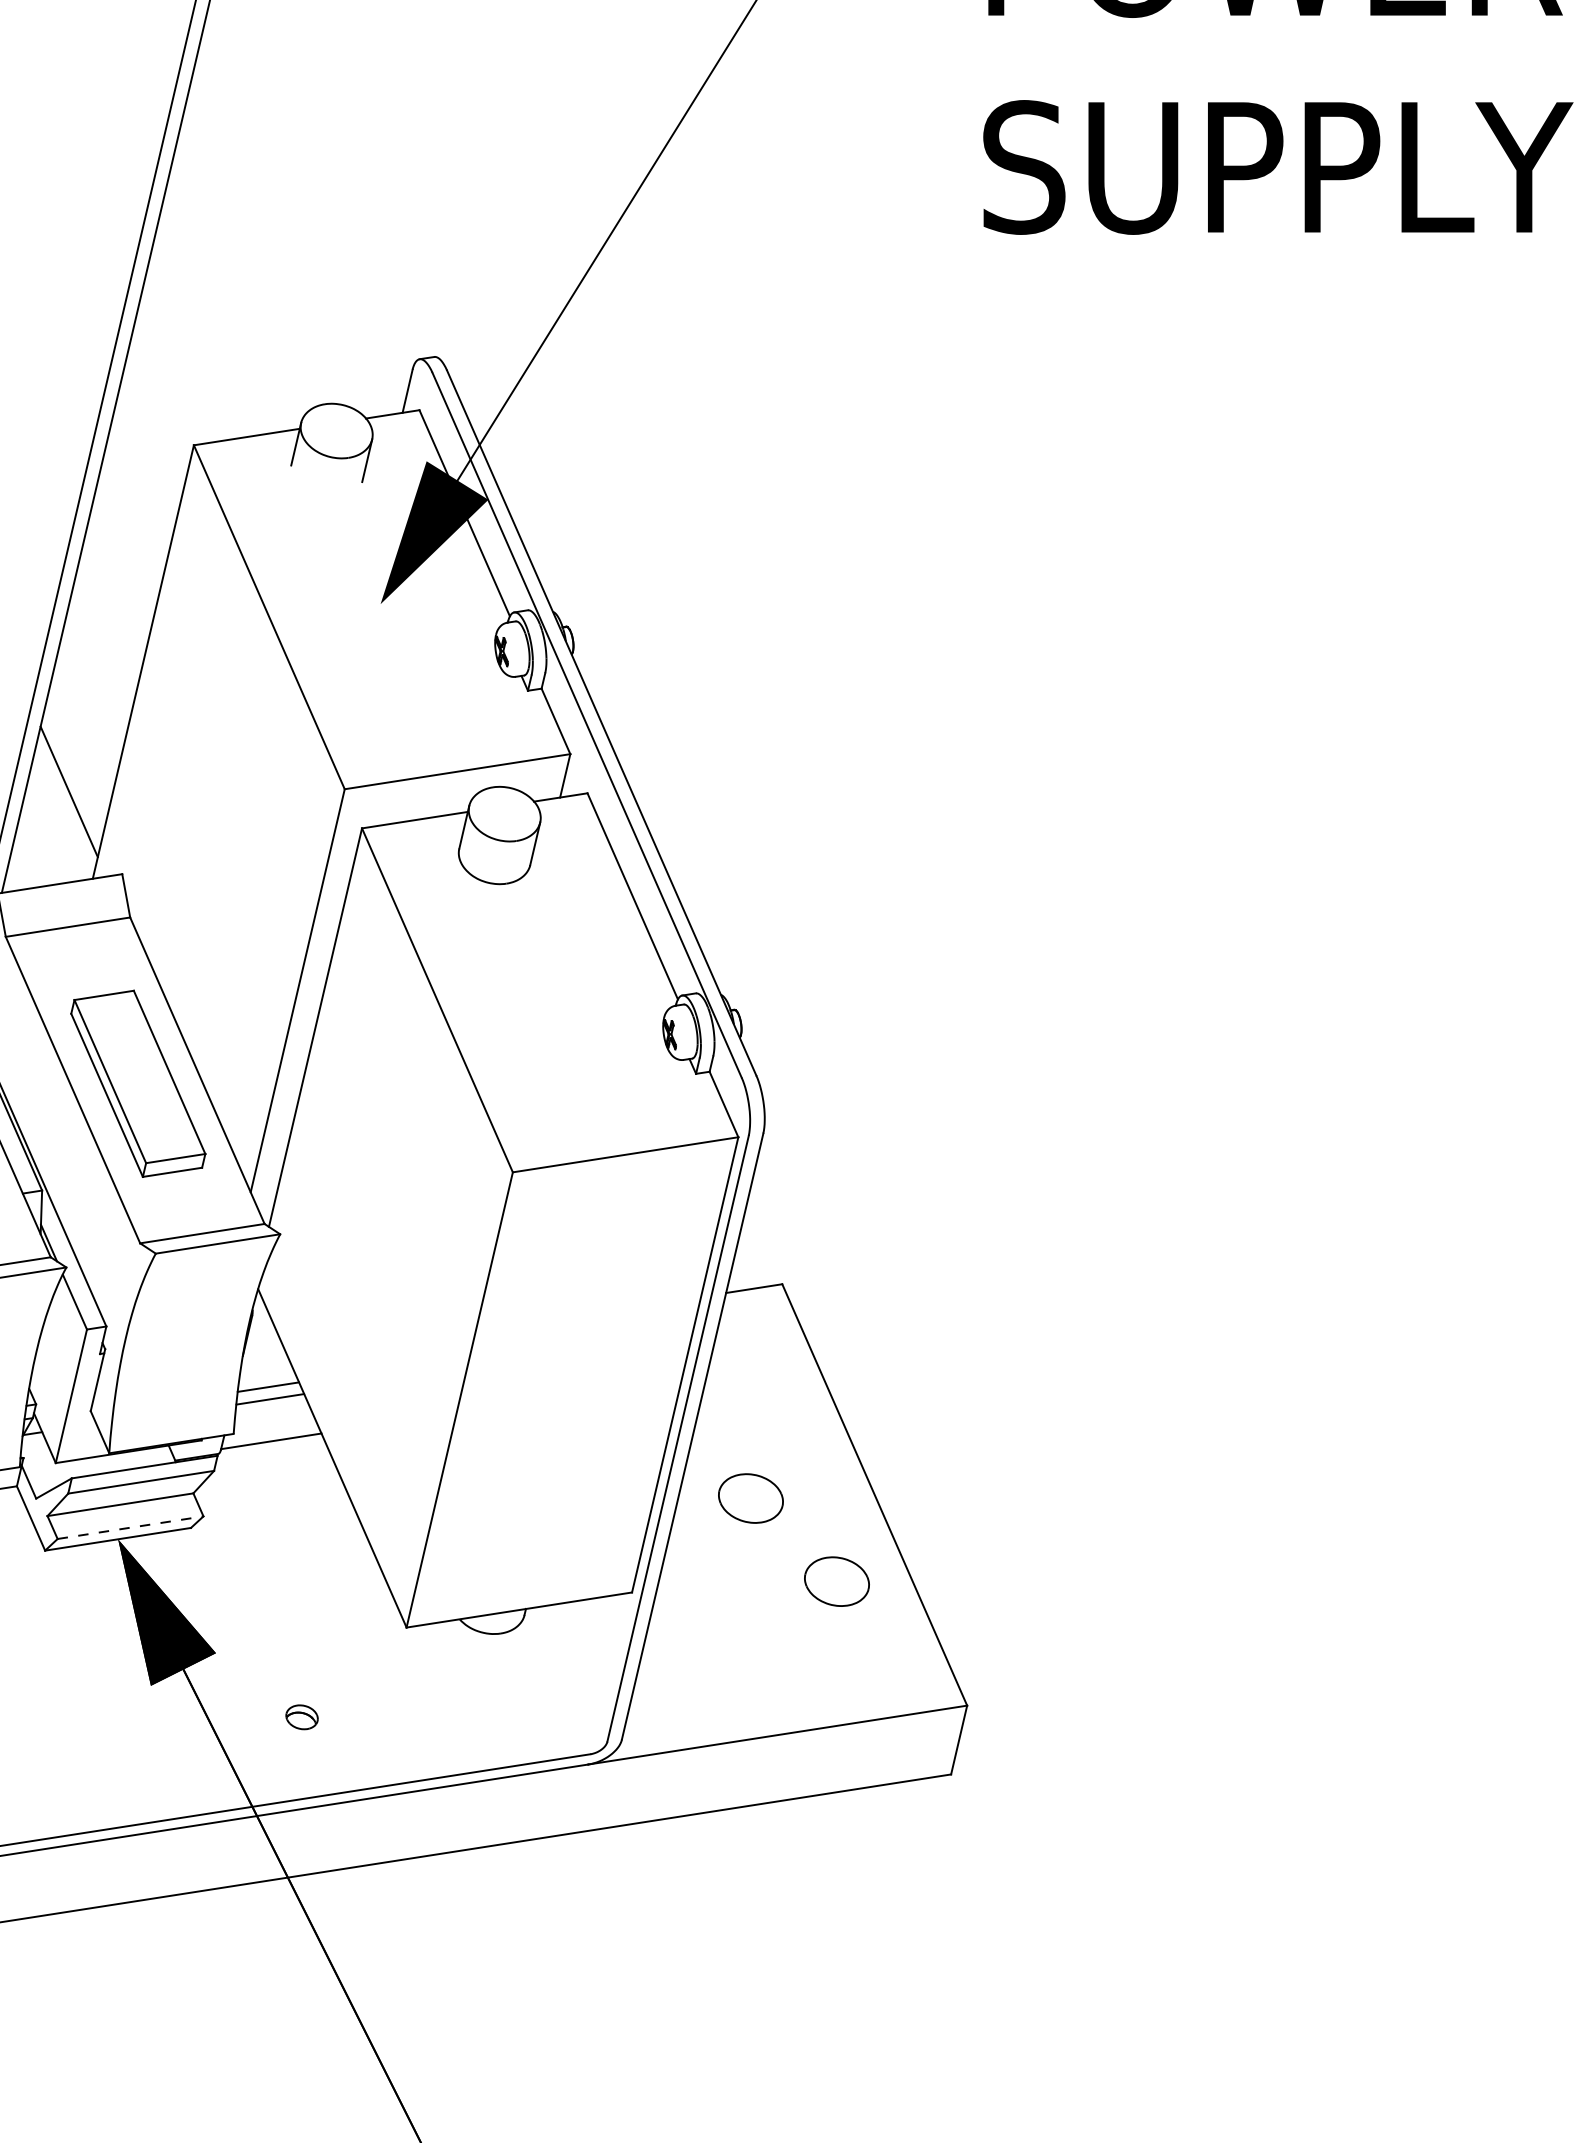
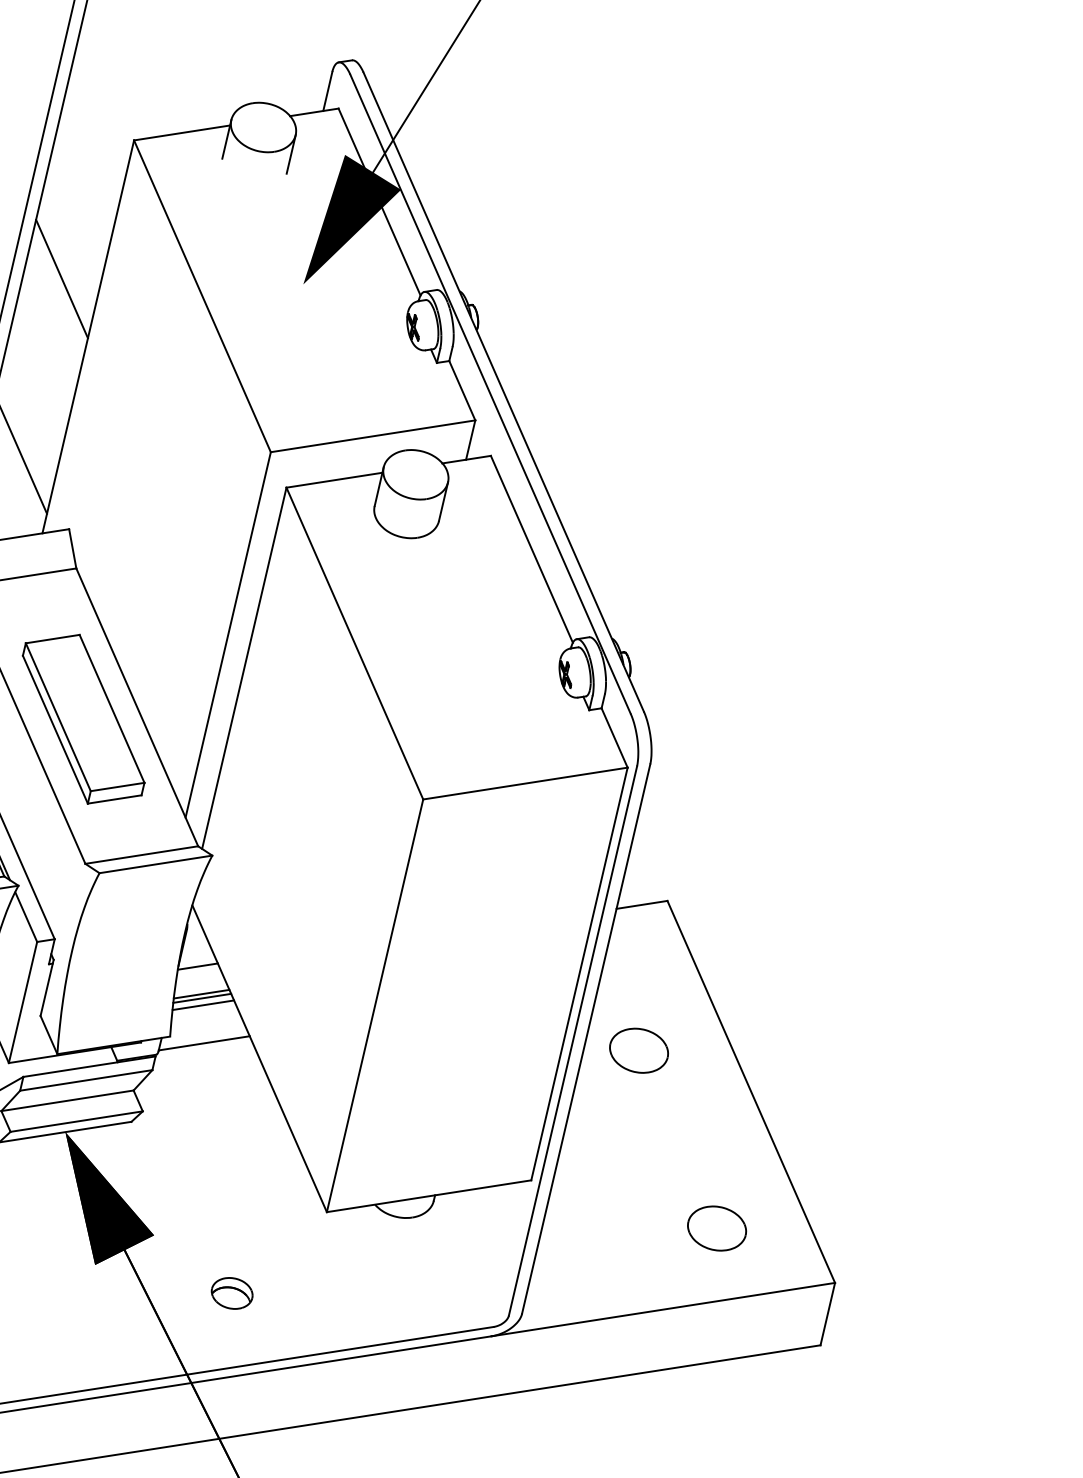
line: (114, 597) -> (62, 278), added
line: (264, 1356) -> (198, 966), added
line: (269, 1391) -> (202, 998), added
part: (750, 1498) -> (638, 1050), moved
line: (130, 1527) -> (76, 1121), dashed -> solid
part: (836, 1581) -> (716, 1228), moved
part: (301, 1717) -> (231, 1293), size x1.43

